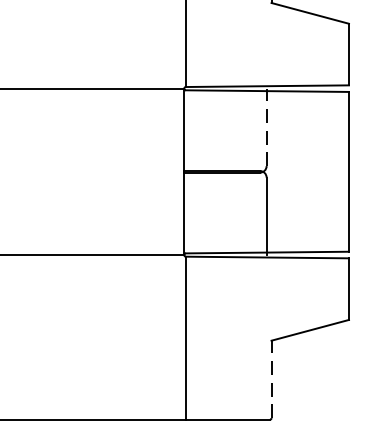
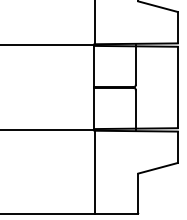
line: (265, 126) -> (135, 64), dashed -> solid
line: (271, 379) -> (138, 193), dashed -> solid

